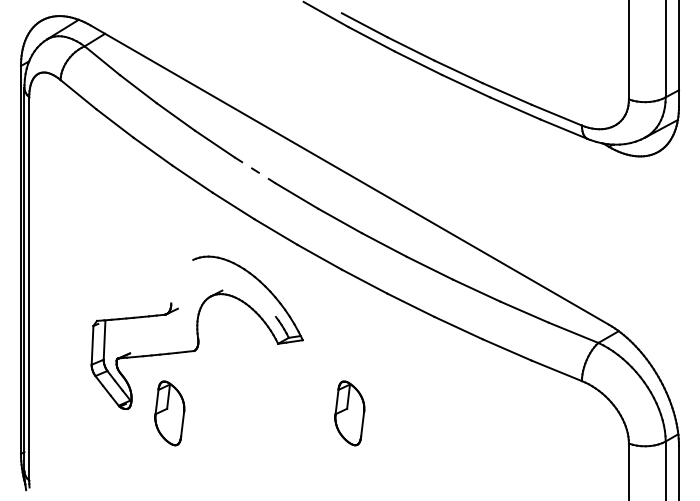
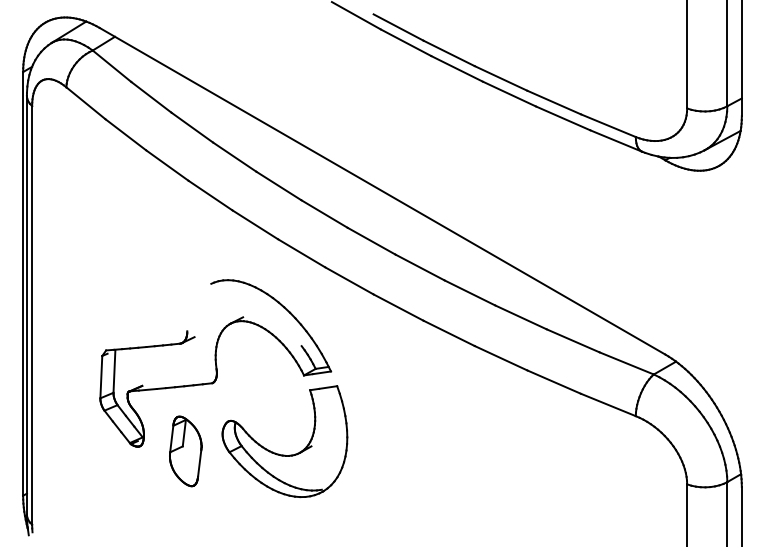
line: (255, 170) -> (279, 186), dashed -> solid
part: (349, 413) -> (381, 451), removed
part: (256, 415) -> (280, 453), added

